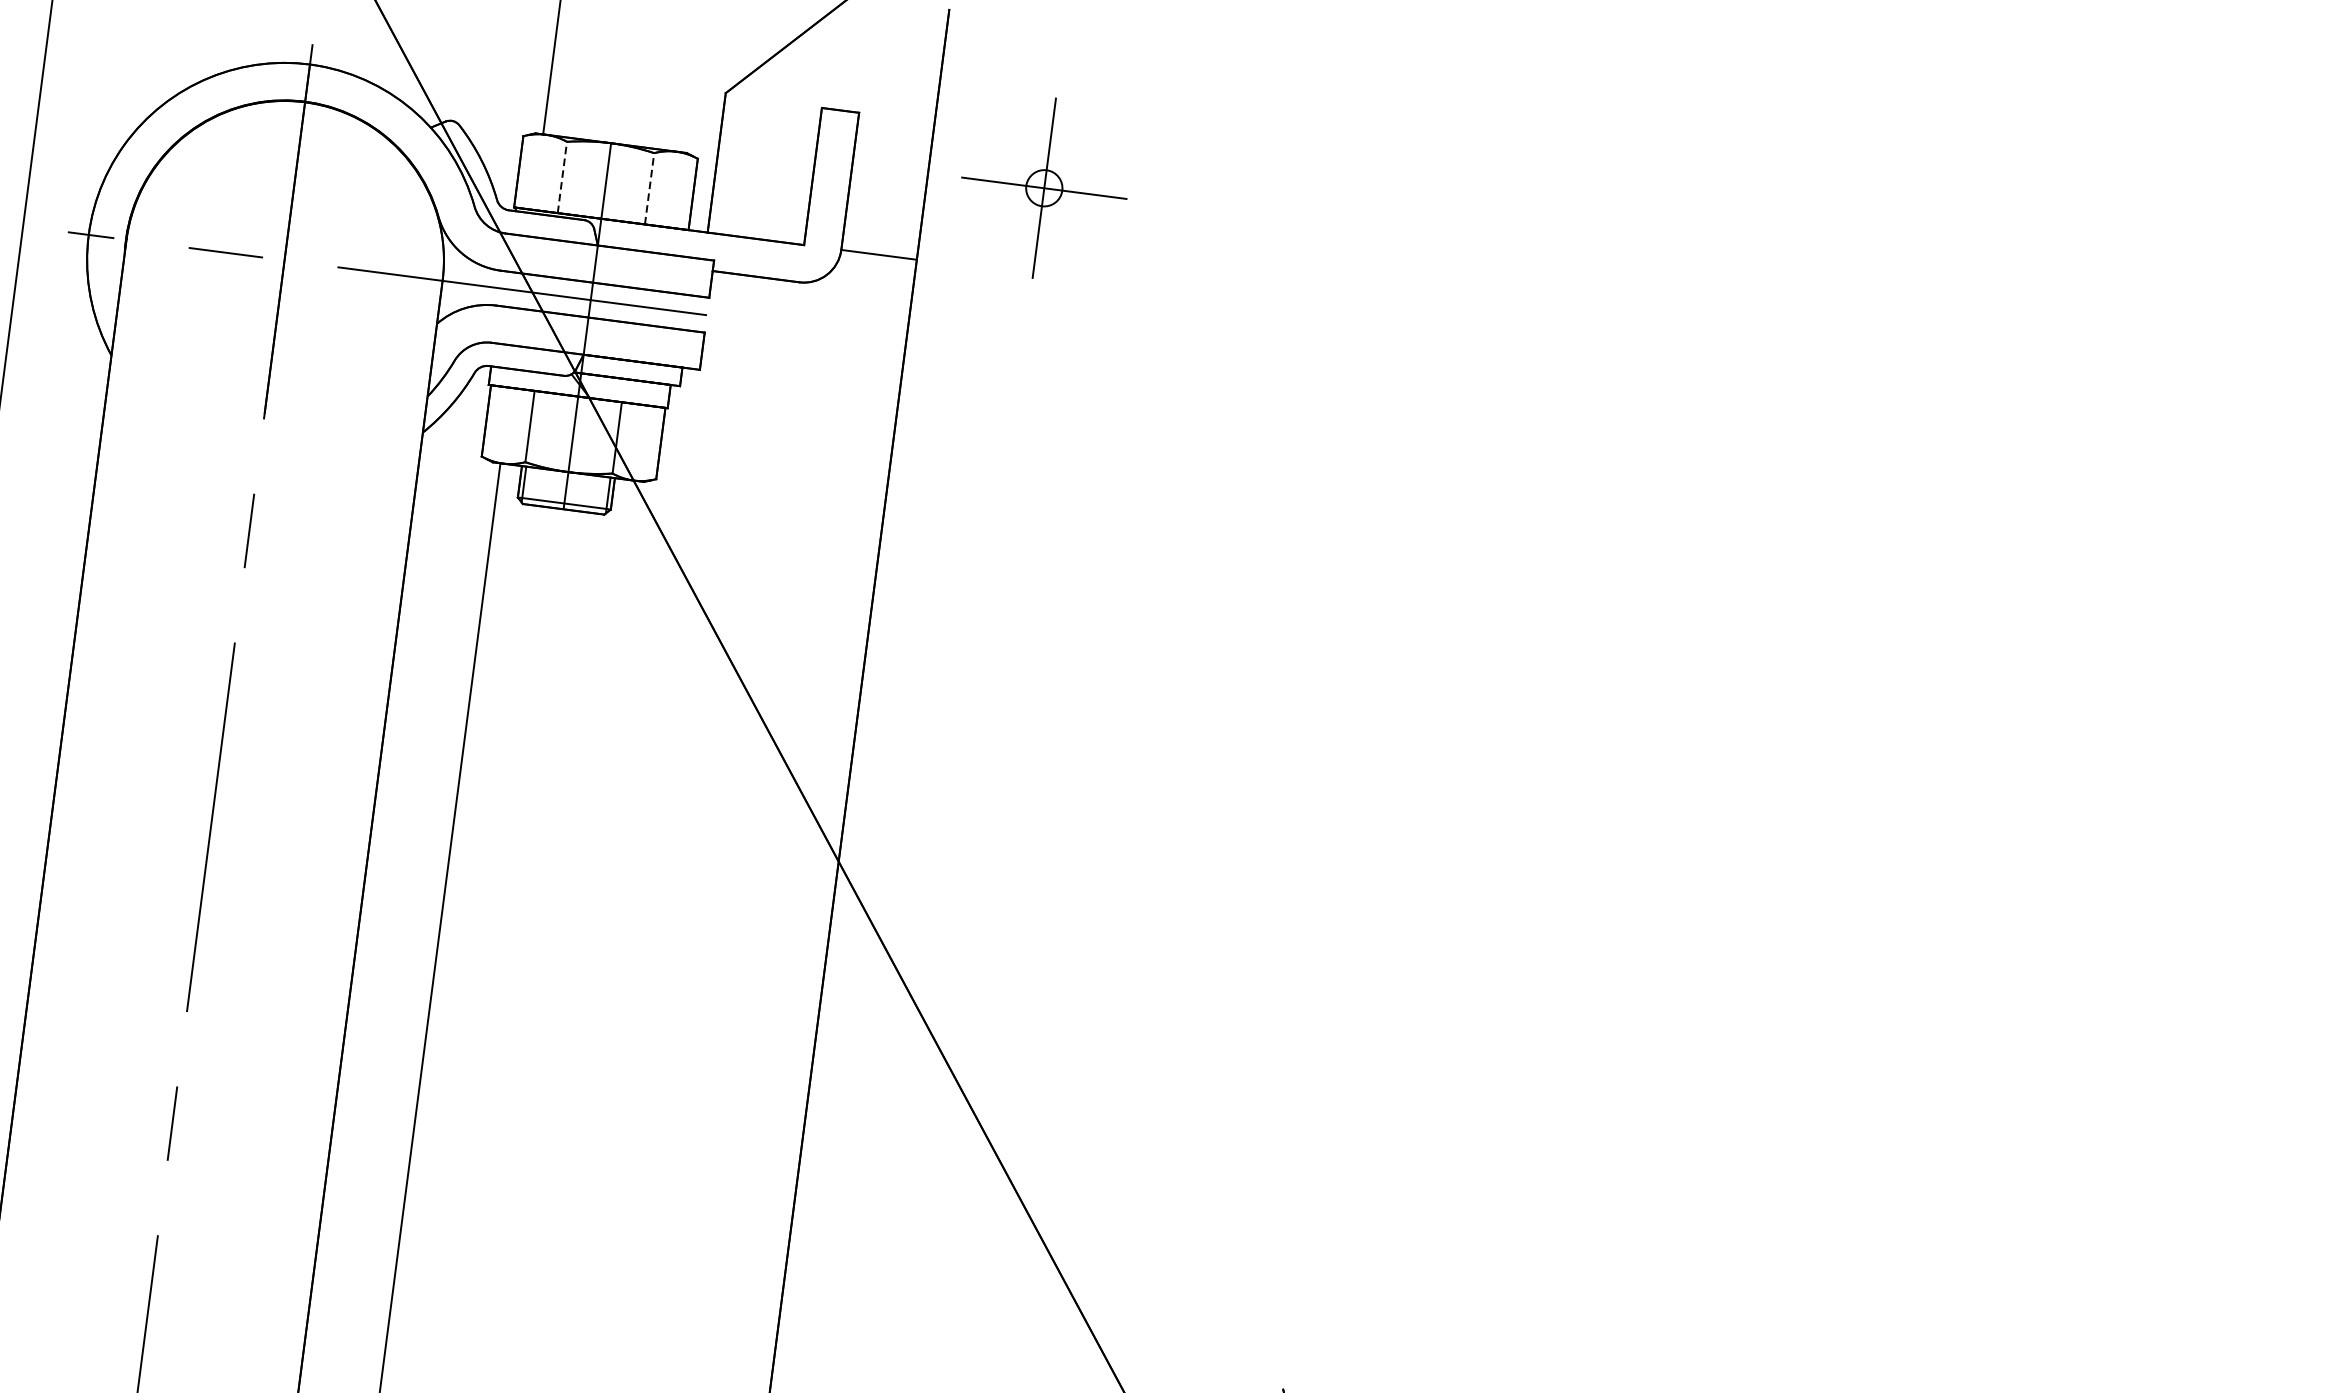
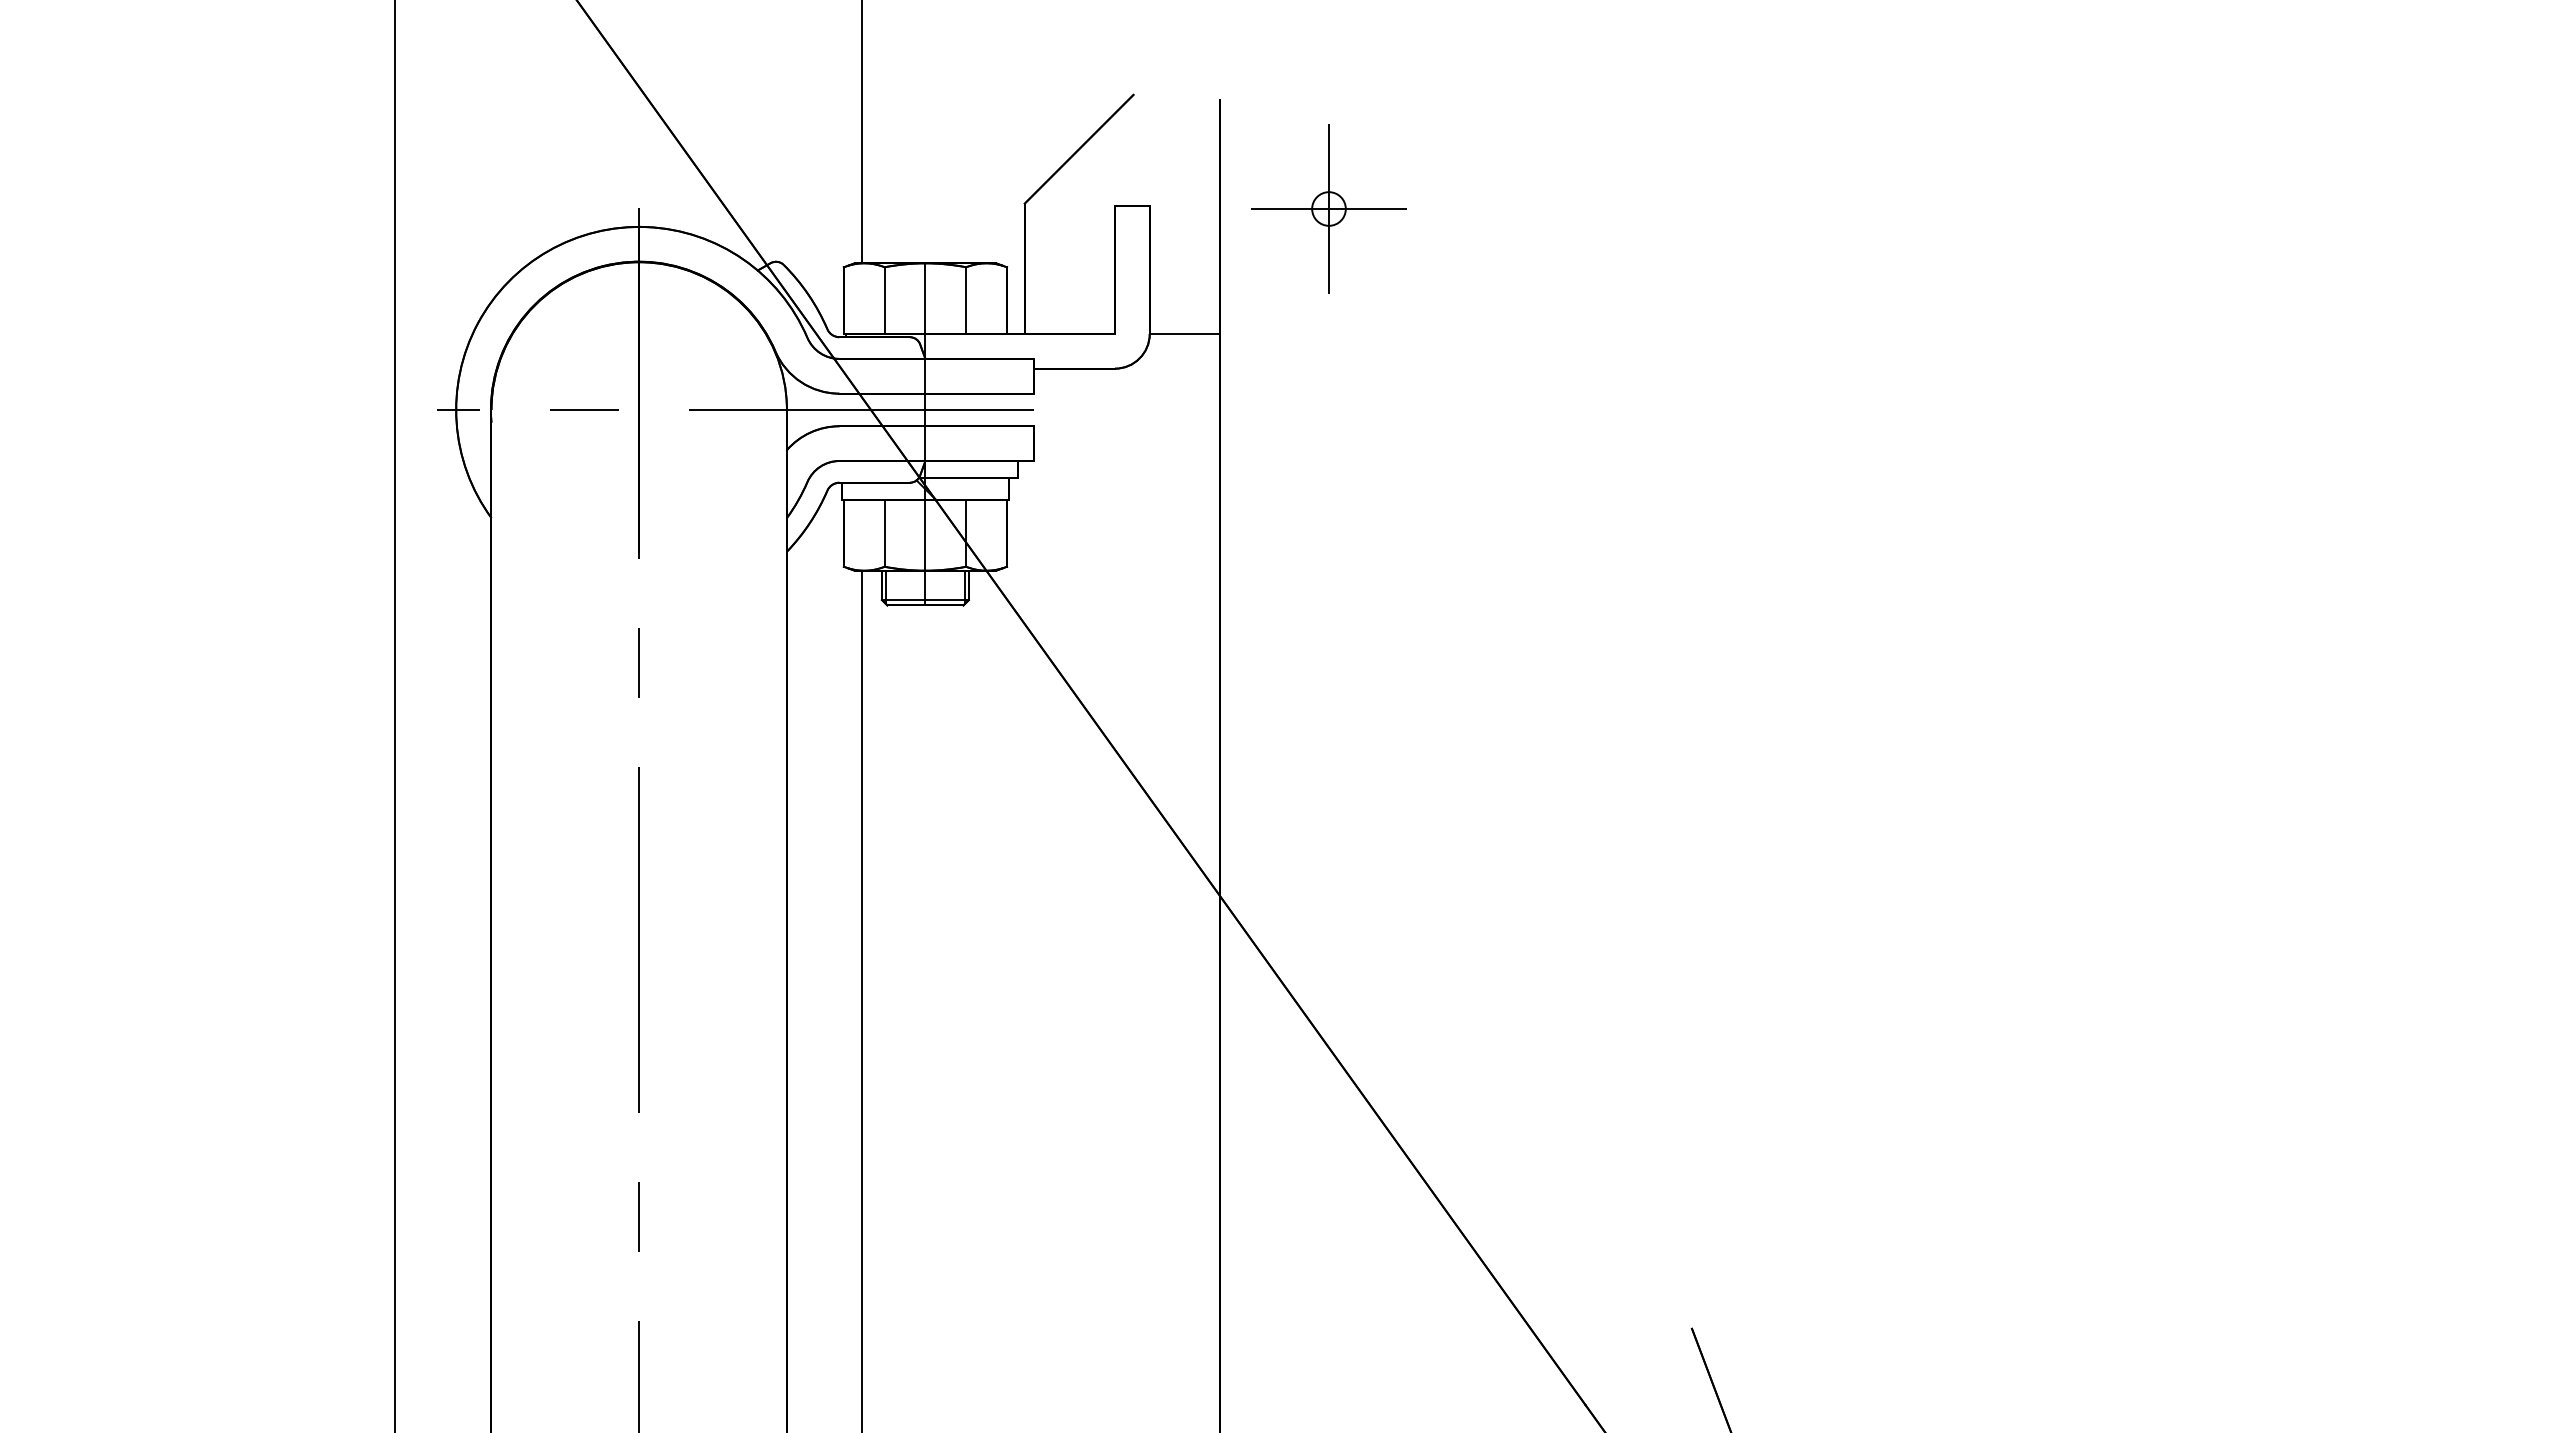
line: (562, 177) -> (884, 300), dashed -> solid
part: (1043, 187) -> (1328, 208), moved
line: (649, 188) -> (966, 300), dashed -> solid

